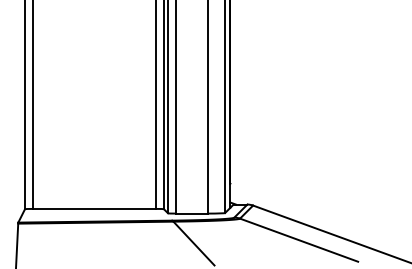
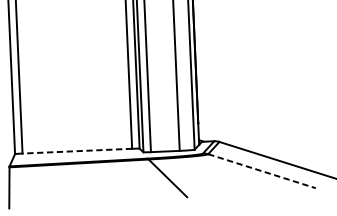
line: (93, 208) -> (76, 150), solid -> dashed
line: (299, 240) -> (262, 171), solid -> dashed

